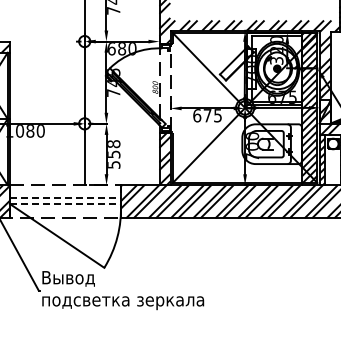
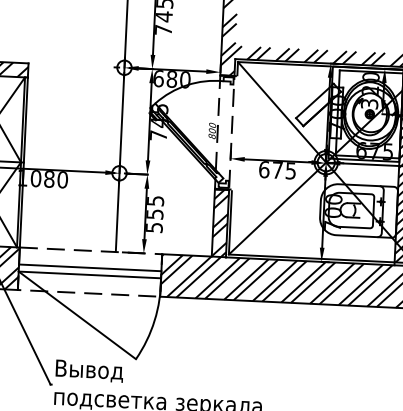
text: (114, 144) -> (156, 201), 558 -> 555
line: (65, 198) -> (90, 267), dashed -> solid
line: (65, 204) -> (89, 275), dashed -> solid

